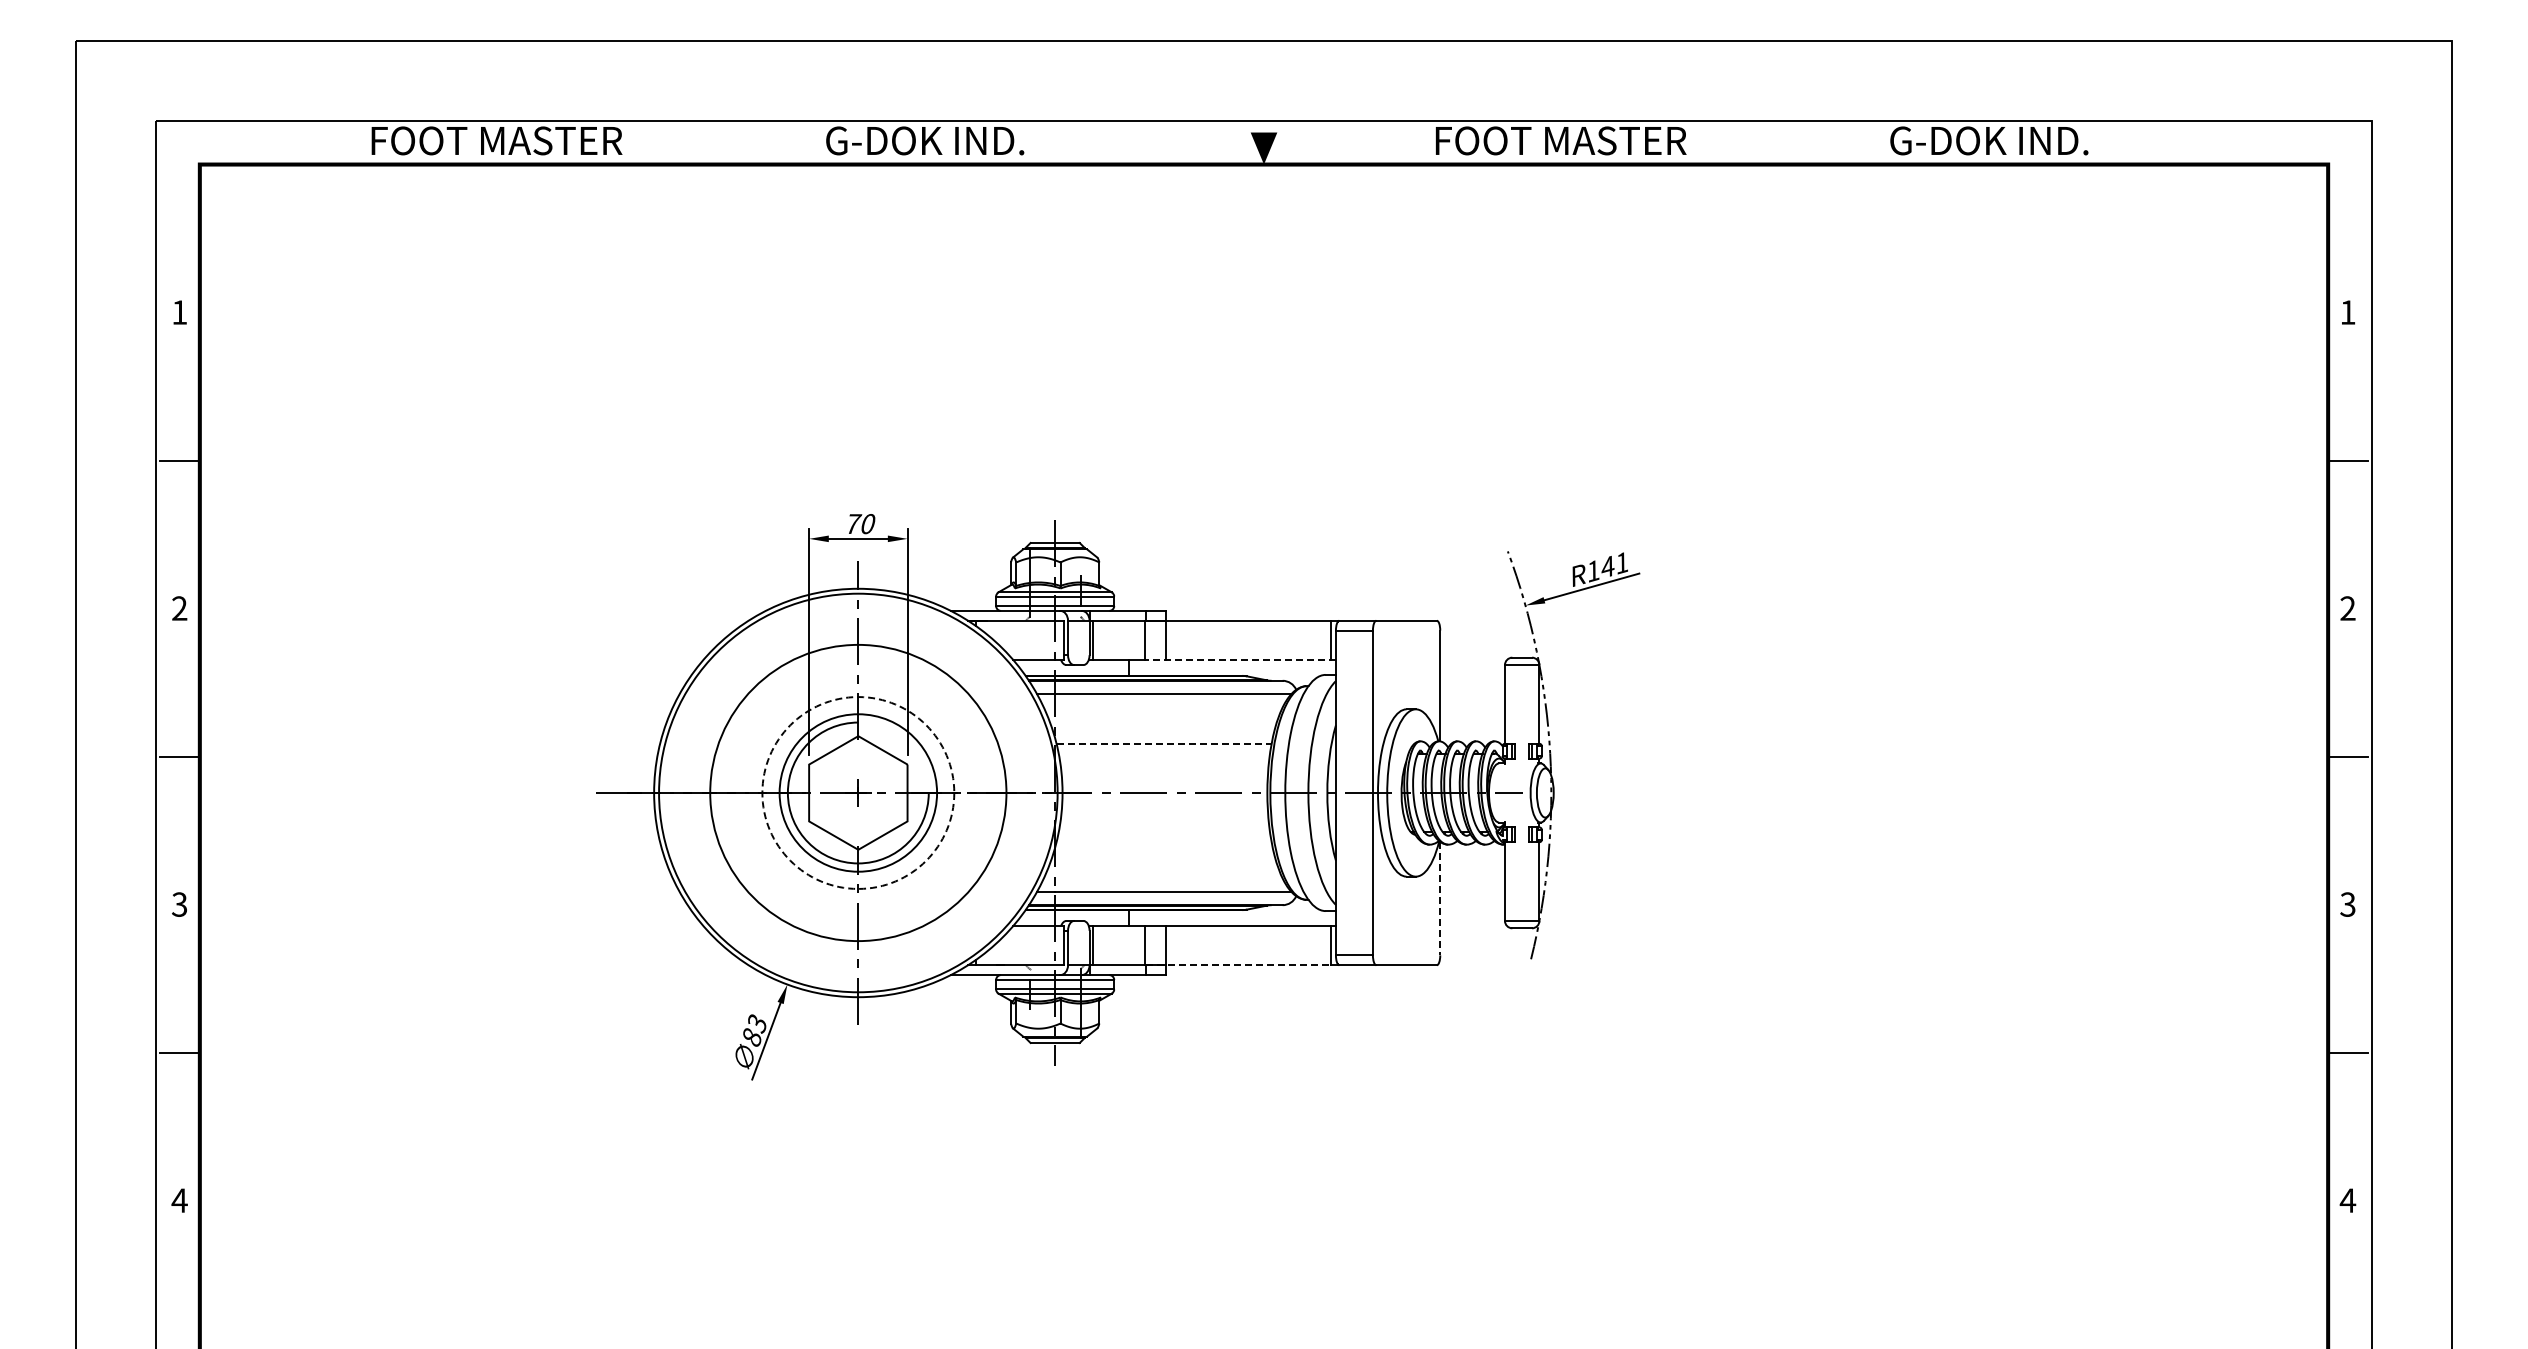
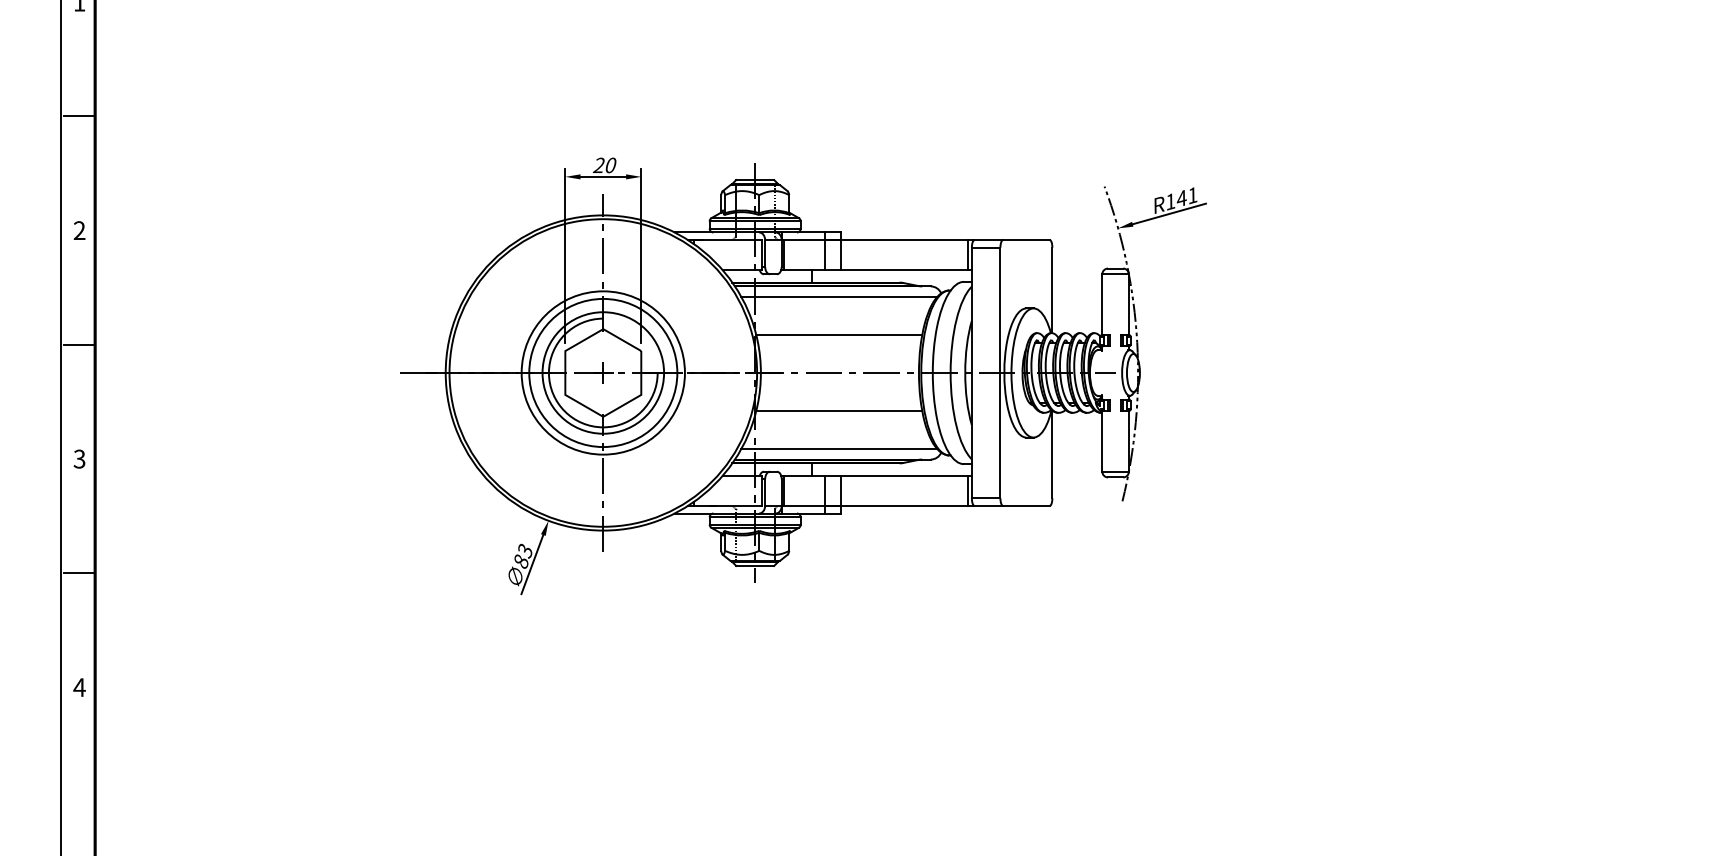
text: (853, 523) -> (599, 165), 70 -> 20
line: (1240, 660) -> (898, 270), dashed -> solid
line: (1164, 743) -> (839, 334), dashed -> solid
circle: (858, 792) -> (603, 372), dashed -> solid
circle: (858, 792) -> (603, 372), size x0.71
line: (1163, 842) -> (838, 411), added
line: (1440, 898) -> (1052, 454), dashed -> solid
line: (1238, 965) -> (896, 506), dashed -> solid

